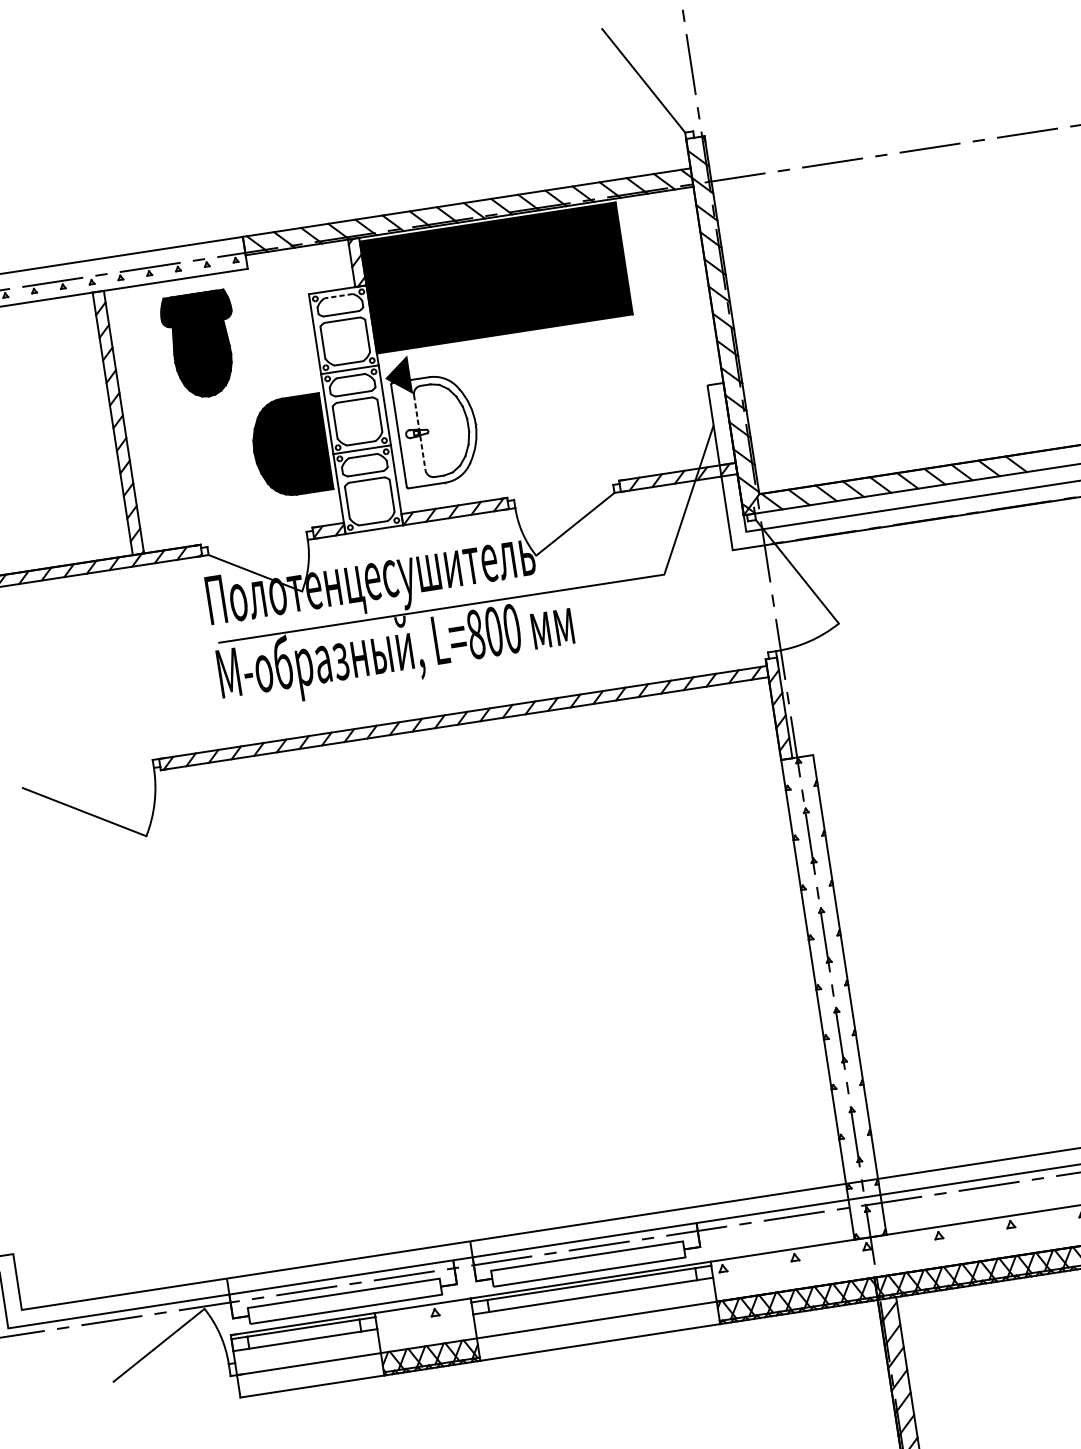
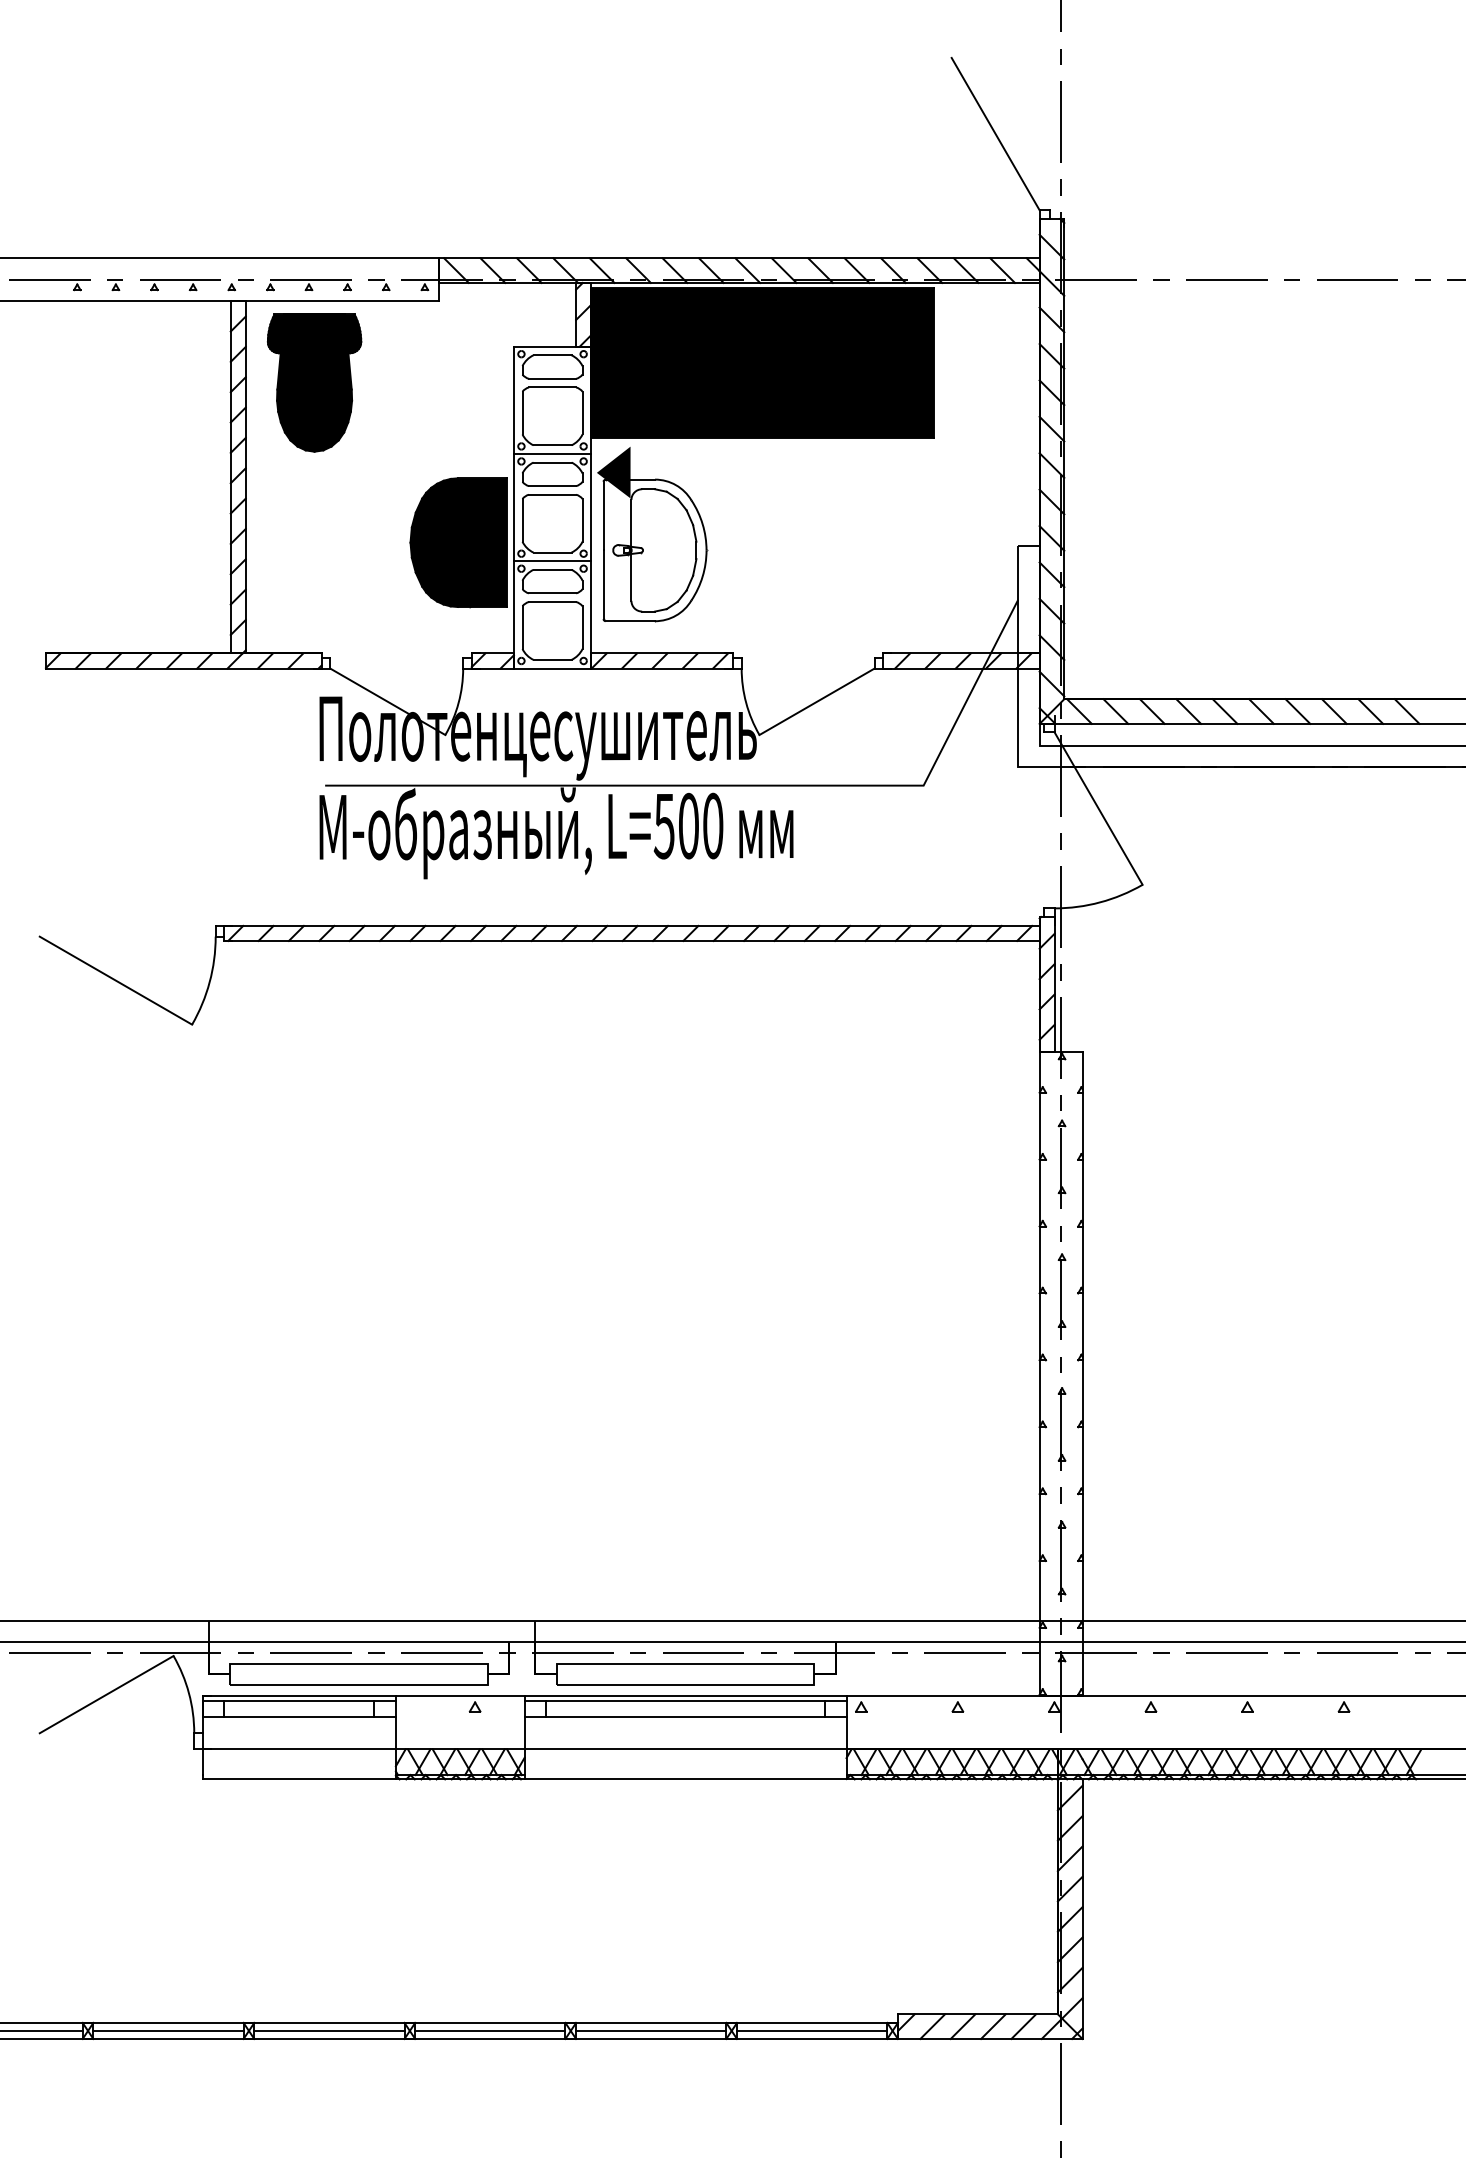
line: (338, 296) -> (552, 355), dashed -> solid
part: (201, 344) -> (314, 382), moved
line: (419, 432) -> (631, 550), dashed -> solid
text: (475, 634) -> (663, 826), L=800 -> L=500

